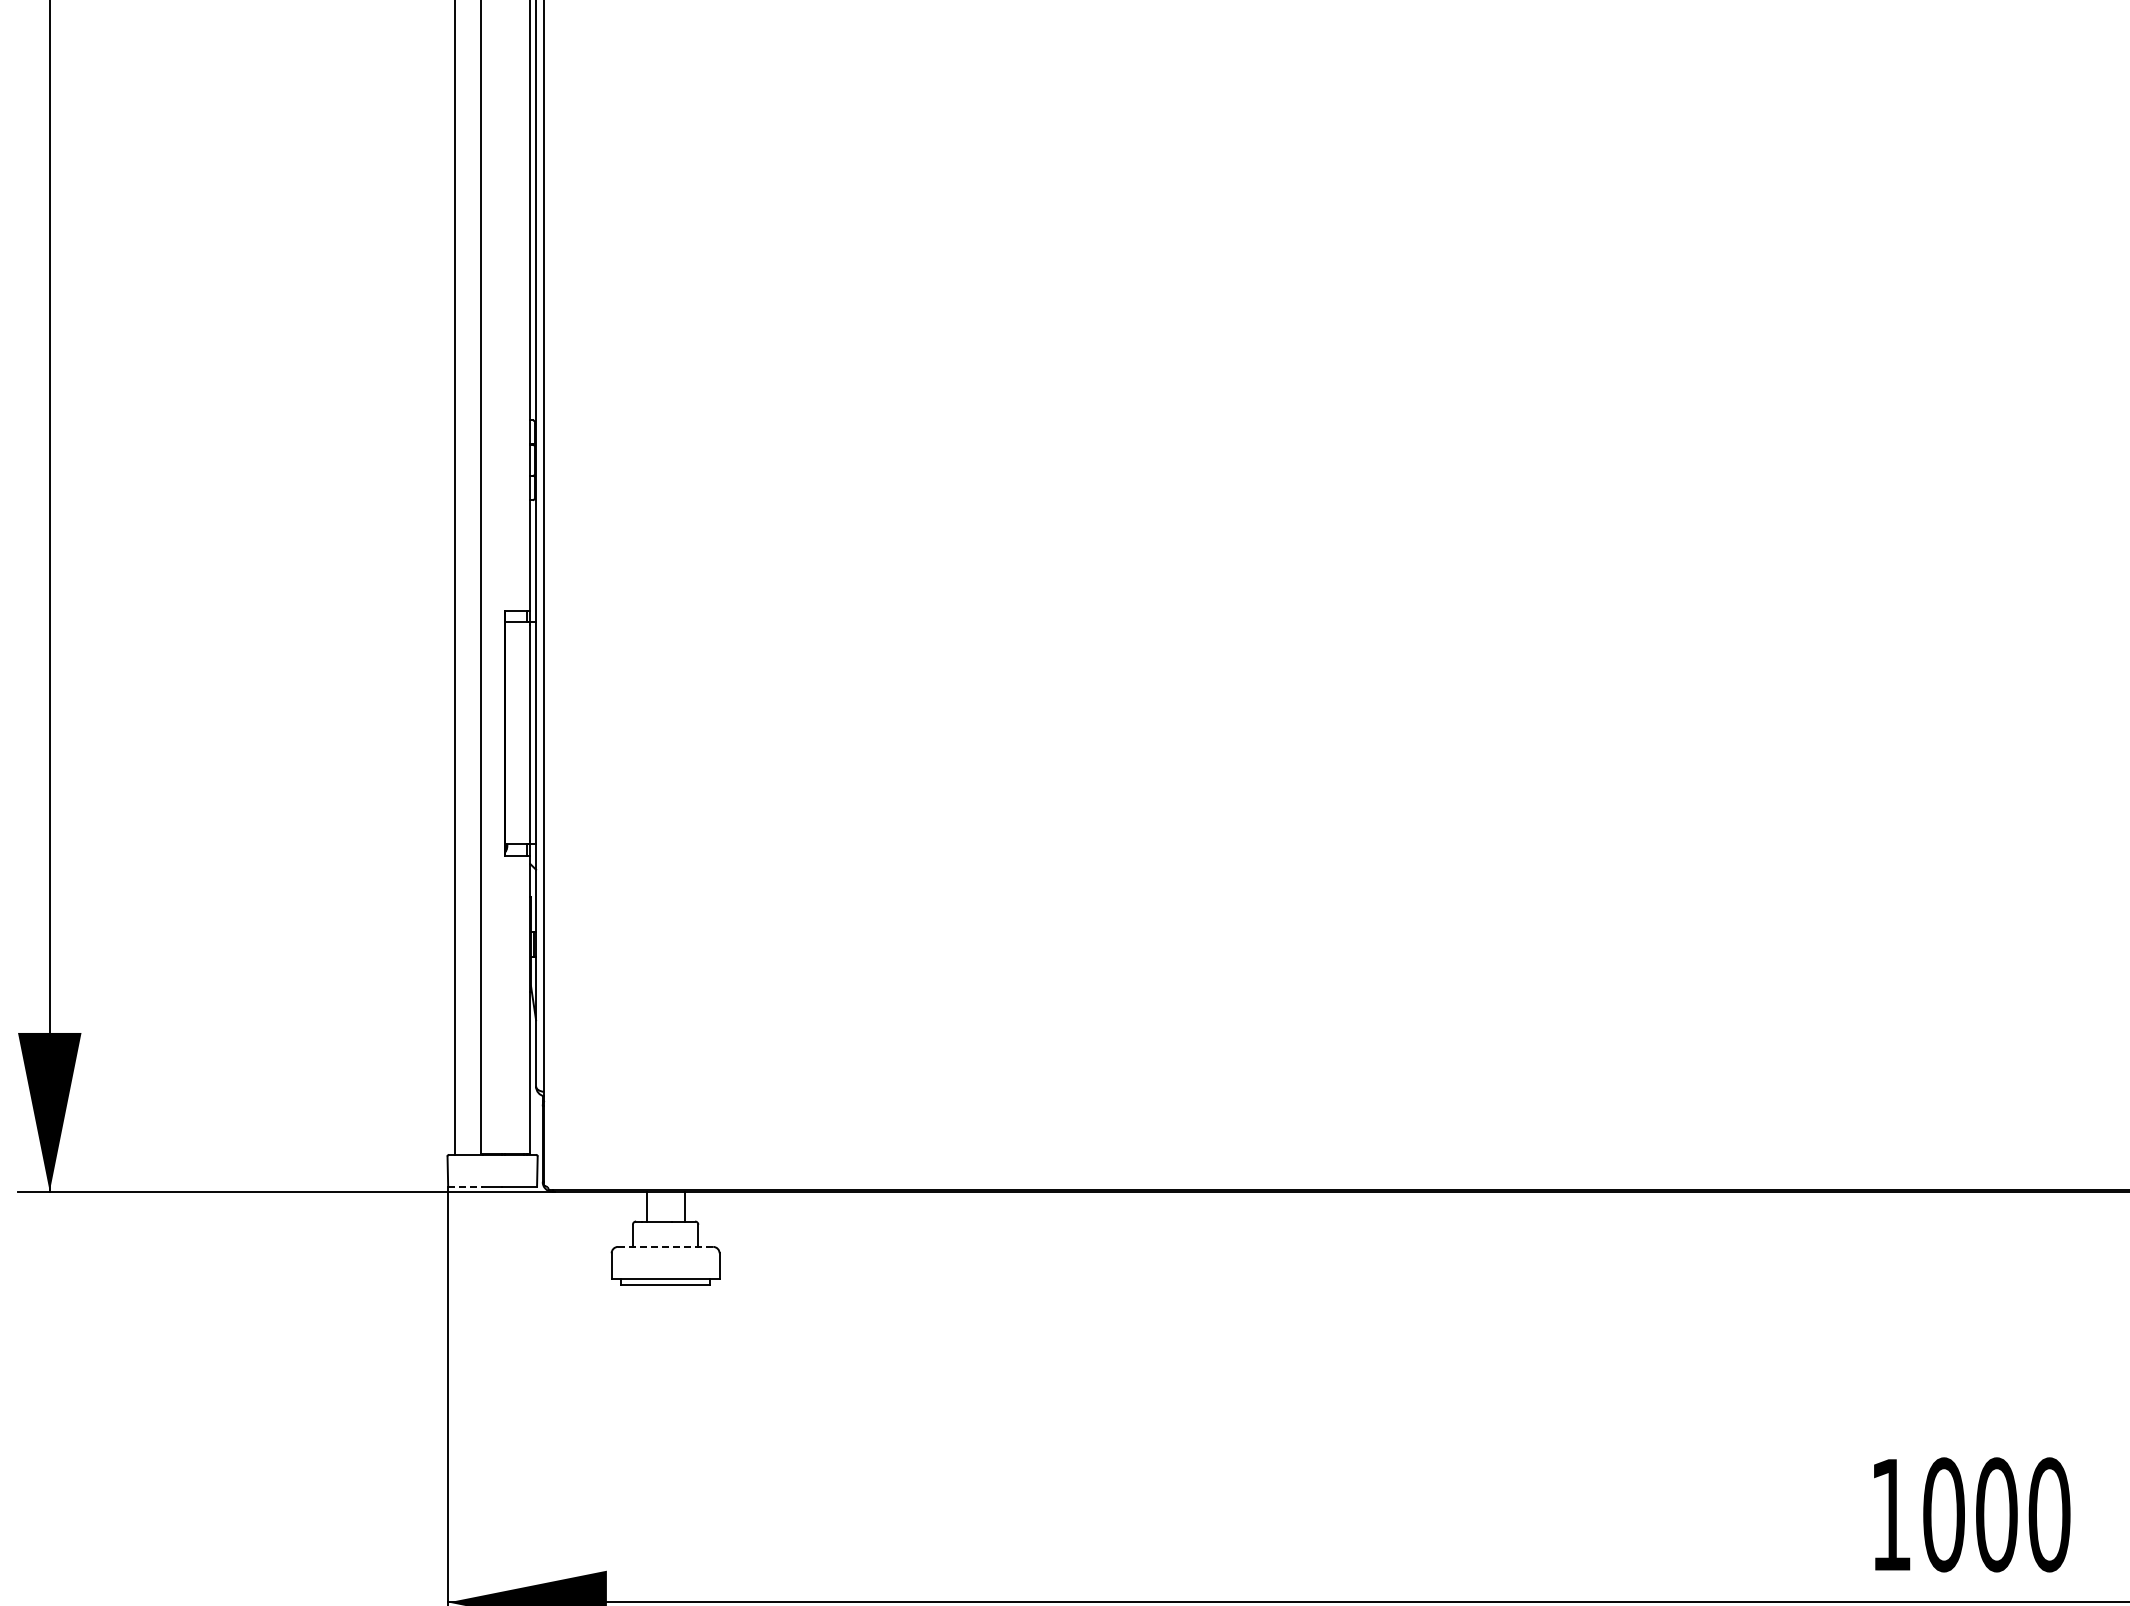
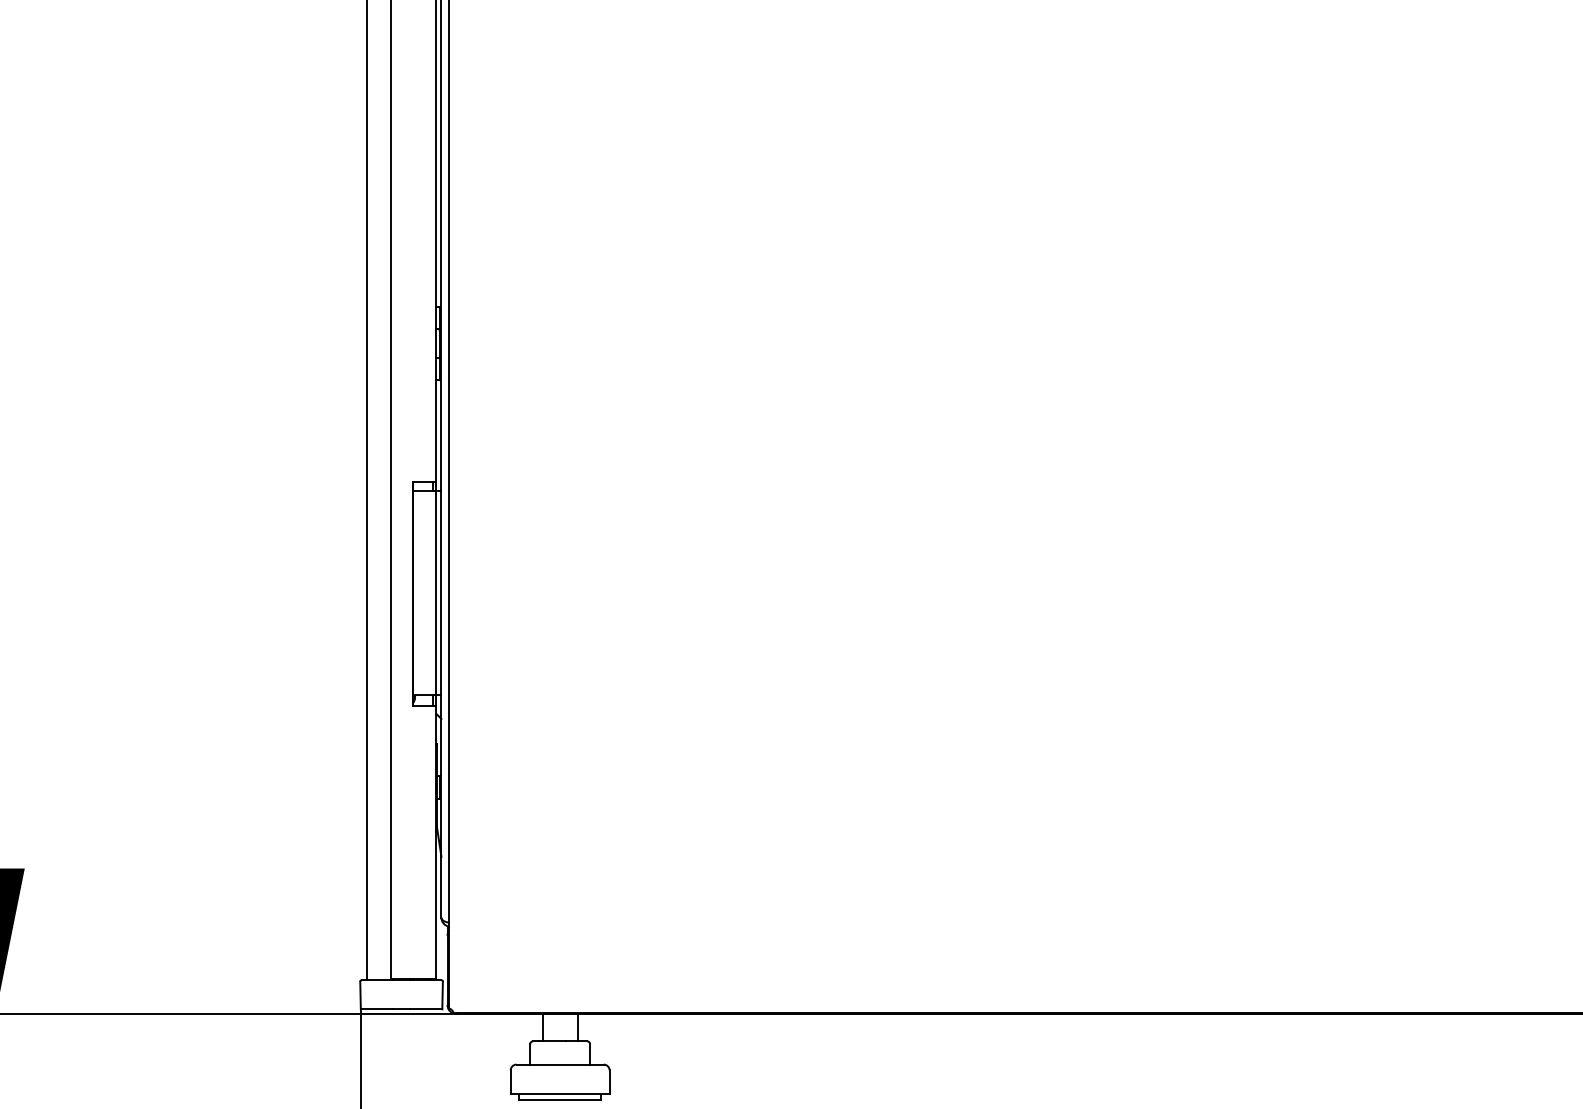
line: (466, 1186) -> (377, 1009), dashed -> solid
line: (665, 1246) -> (560, 1064), dashed -> solid

